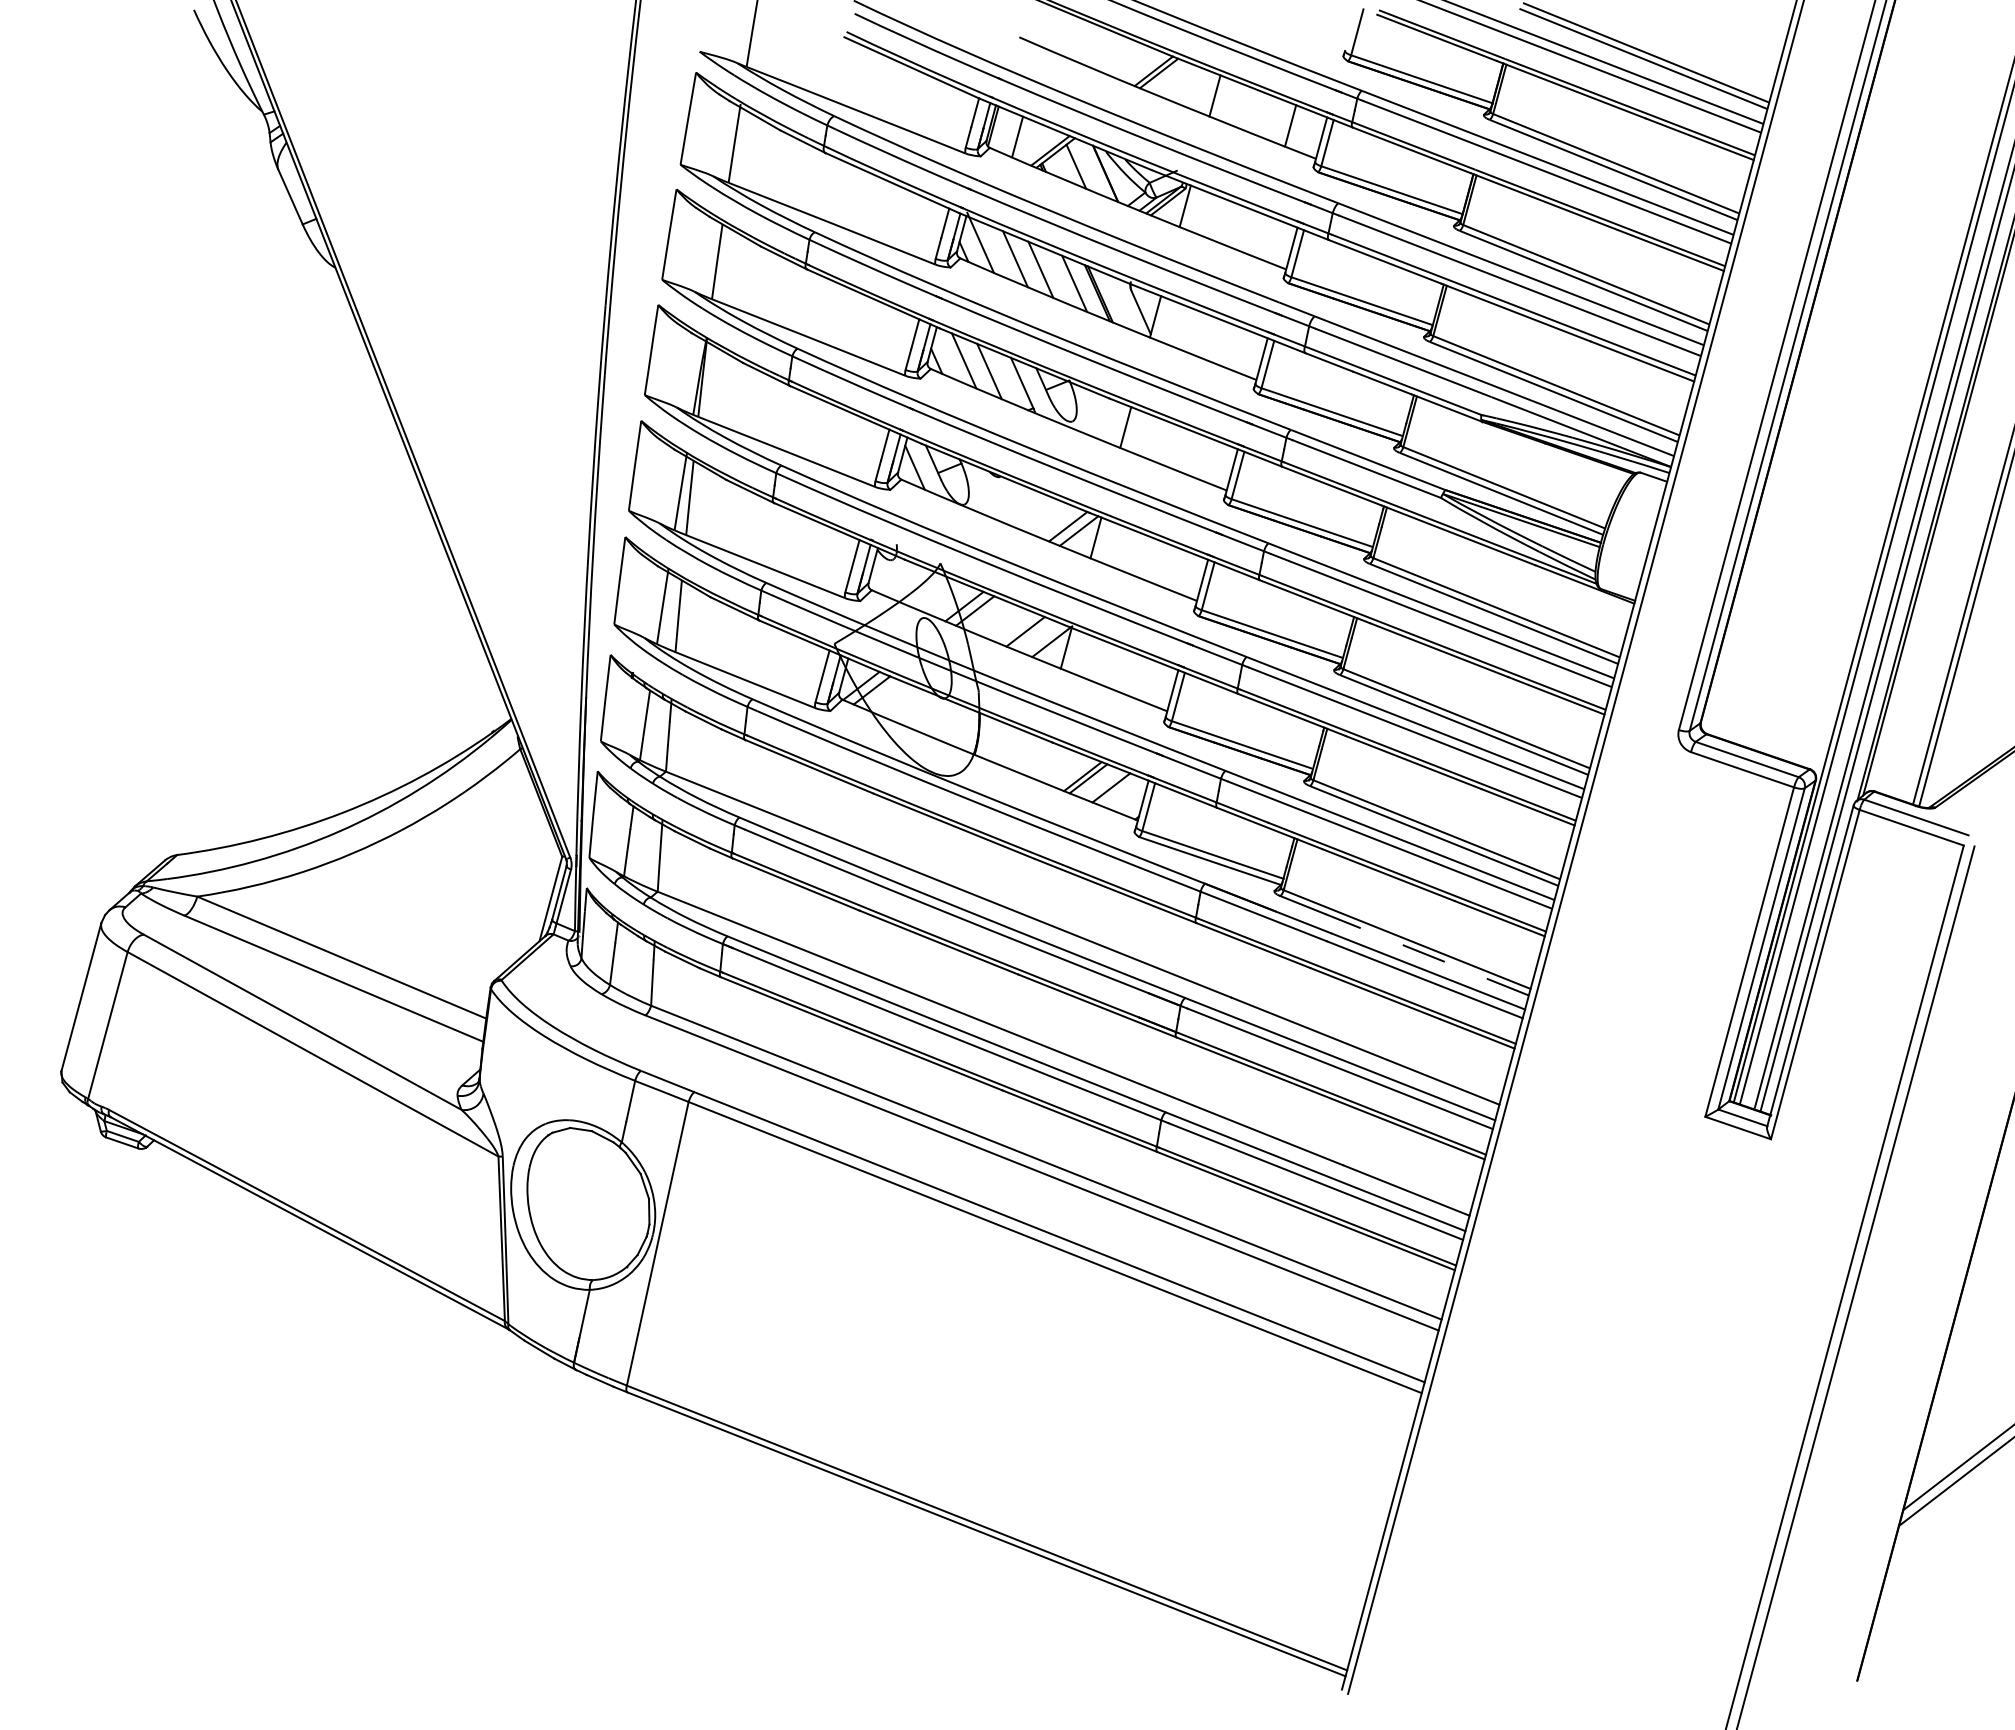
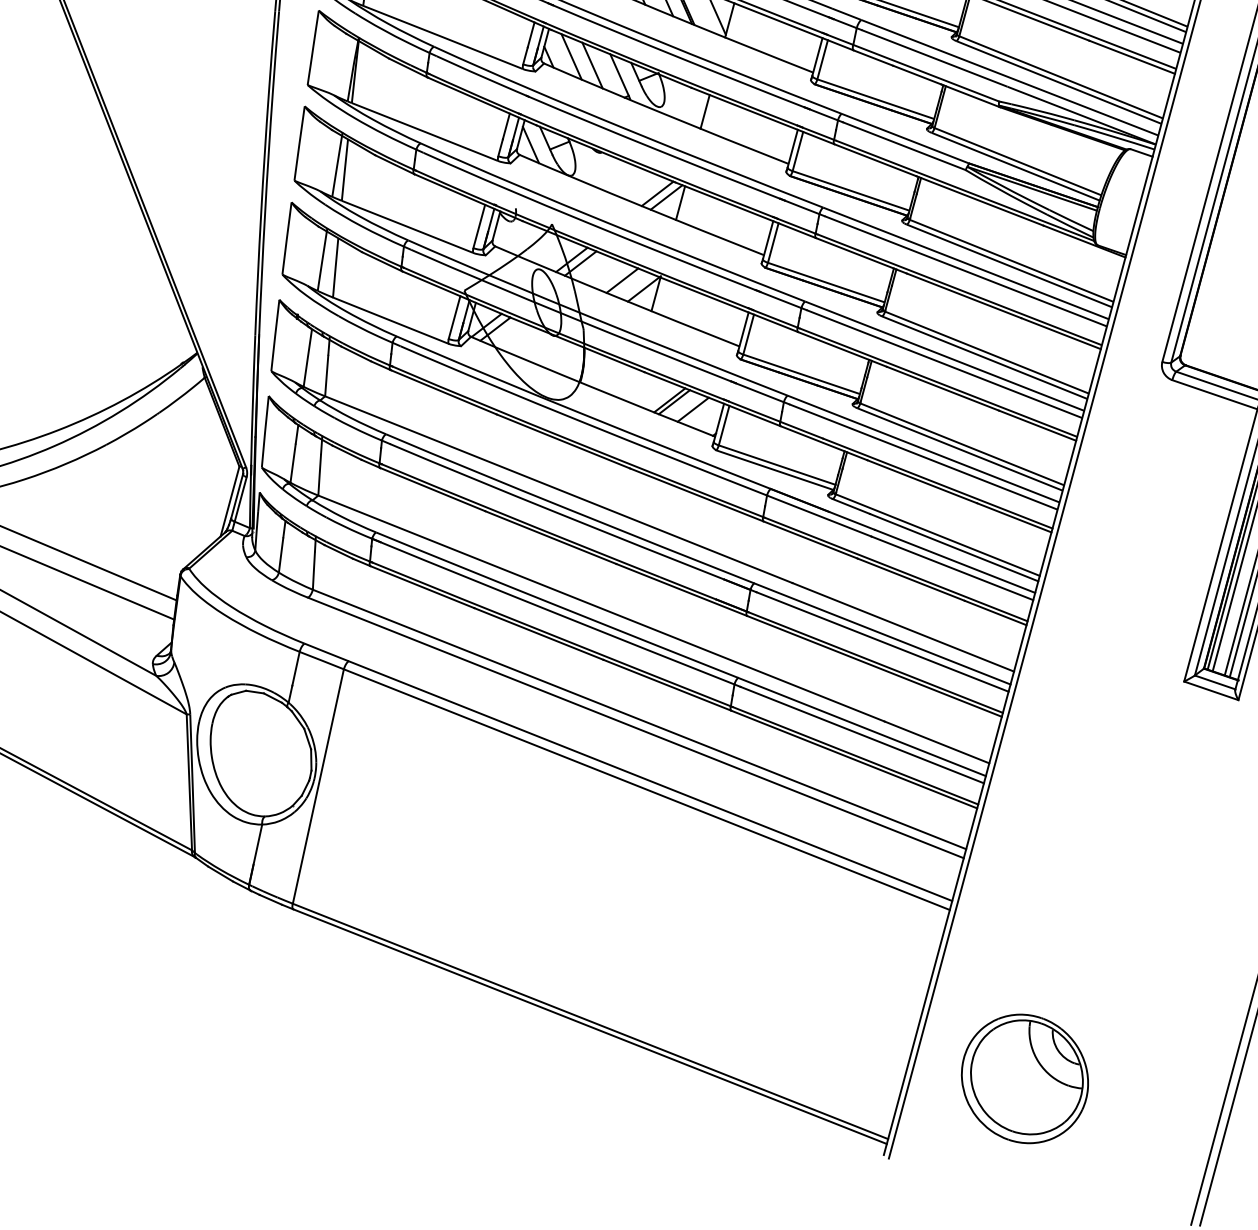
line: (1427, 954) -> (954, 547), dashed -> solid
part: (1512, 1597) -> (1024, 1078), added

